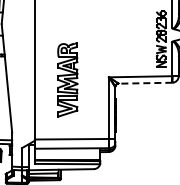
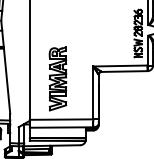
part: (67, 79) -> (57, 78), moved
line: (145, 83) -> (124, 71), dashed -> solid

